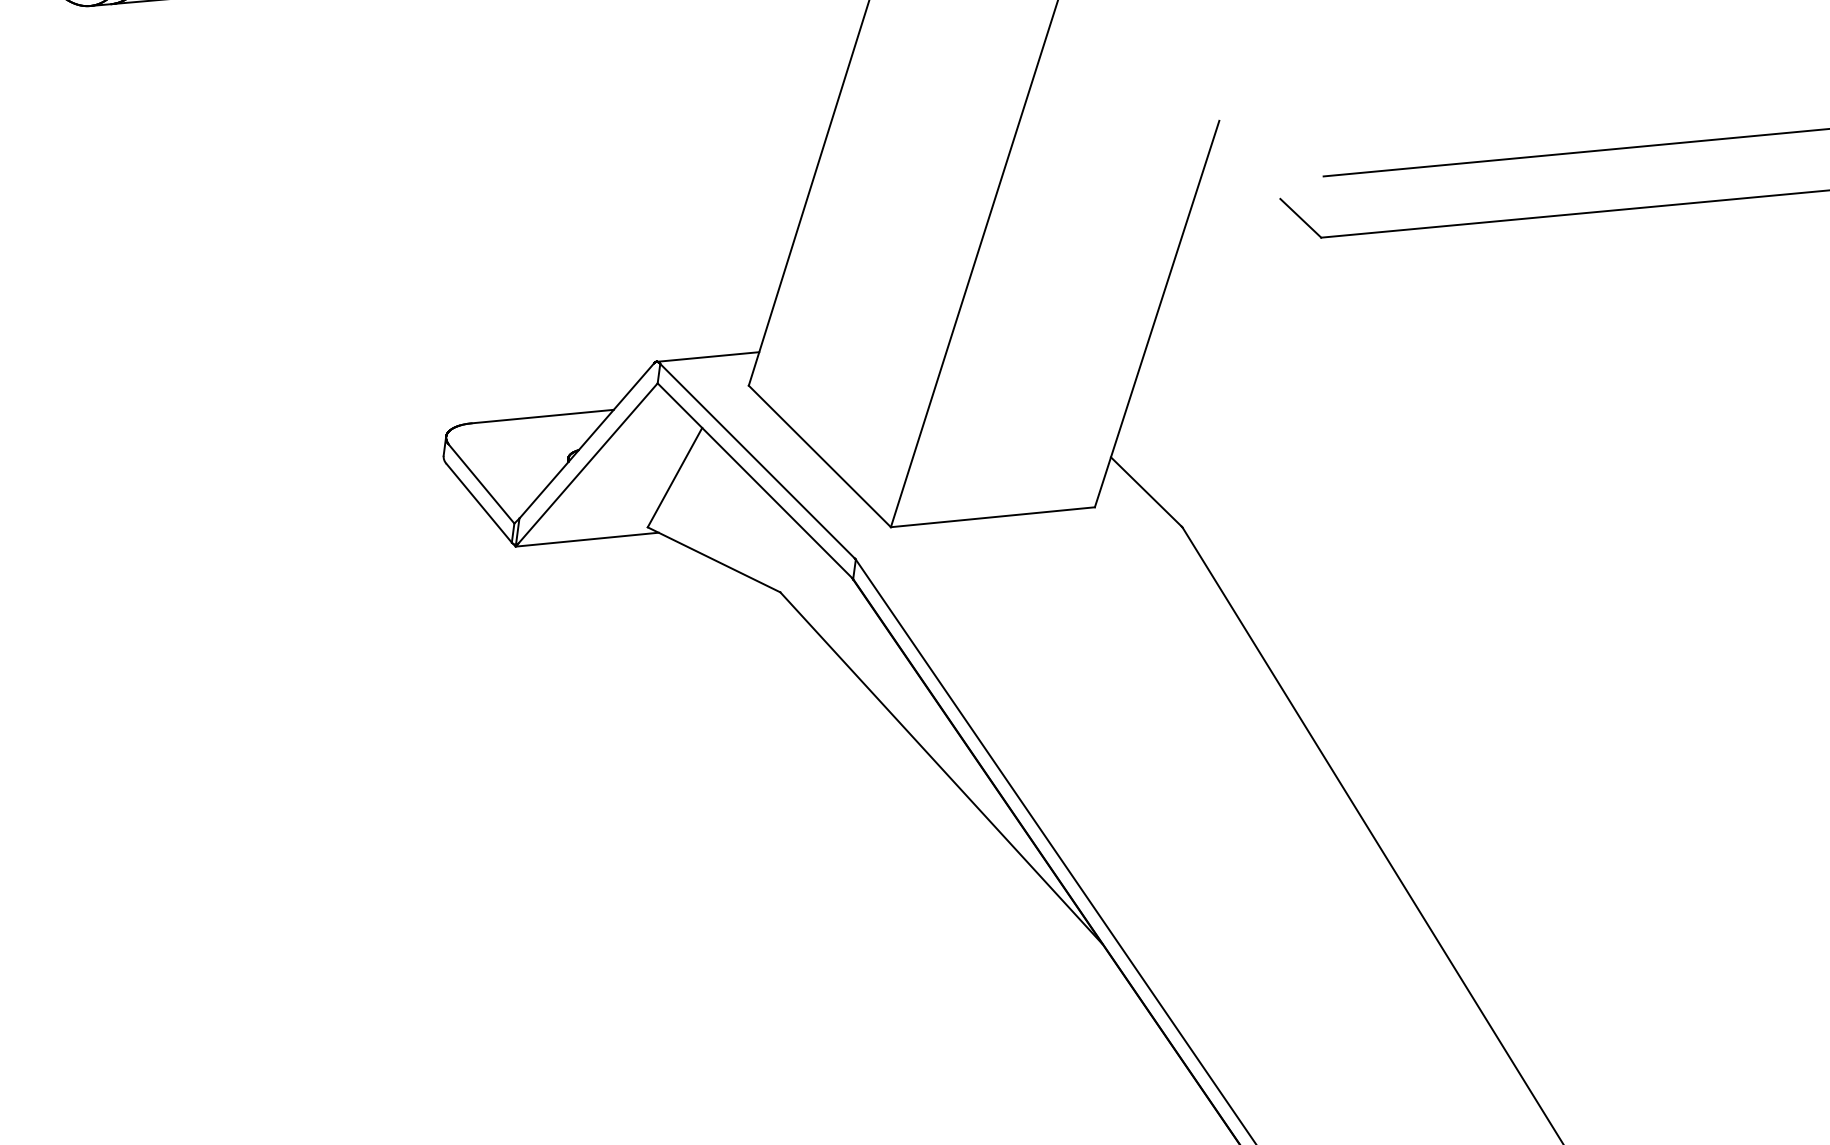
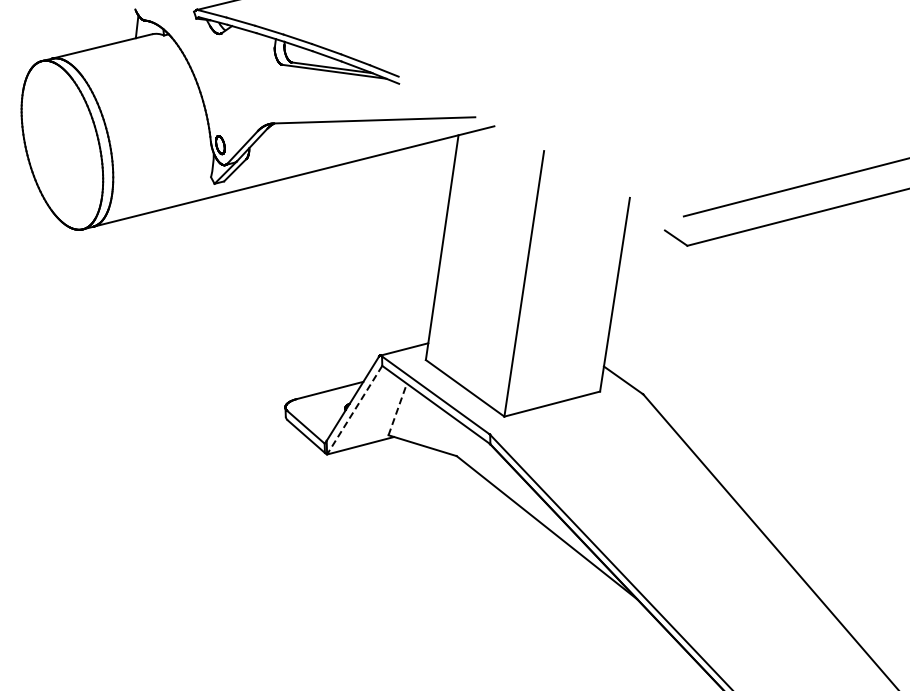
line: (586, 465) -> (354, 410), solid -> dashed
line: (674, 477) -> (397, 409), solid -> dashed

